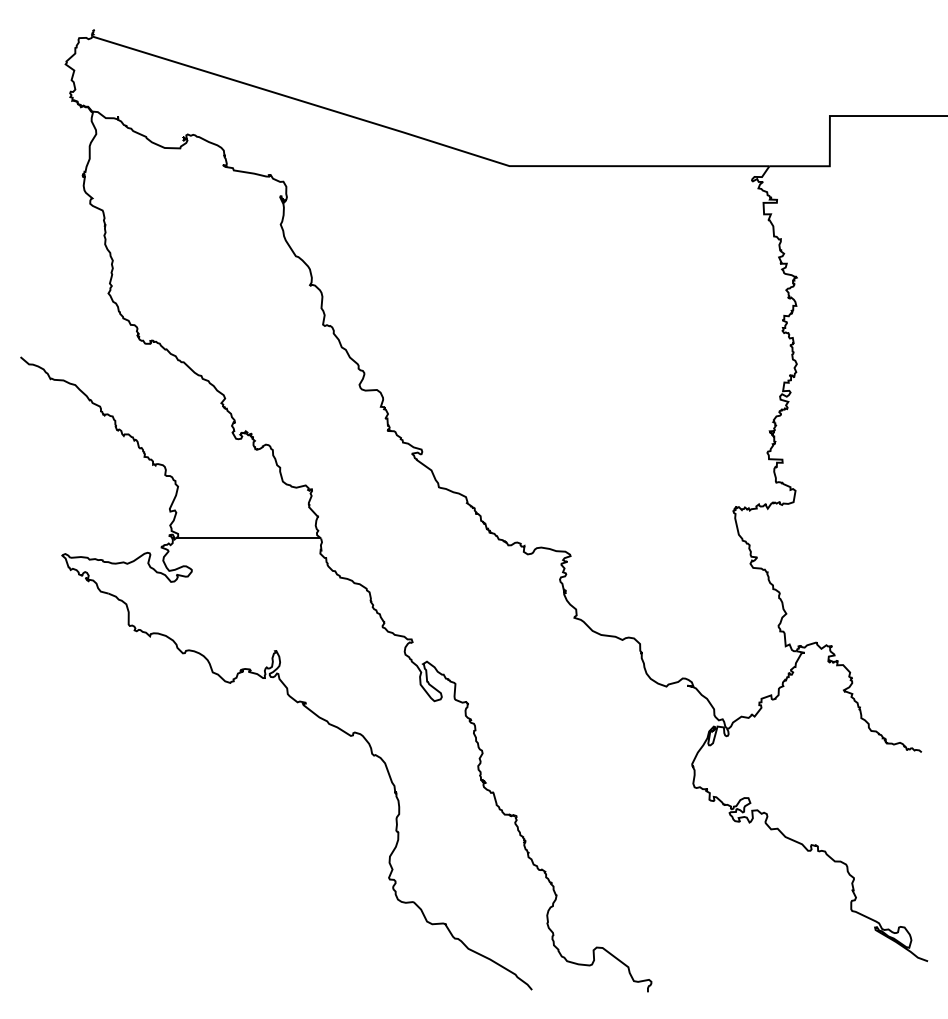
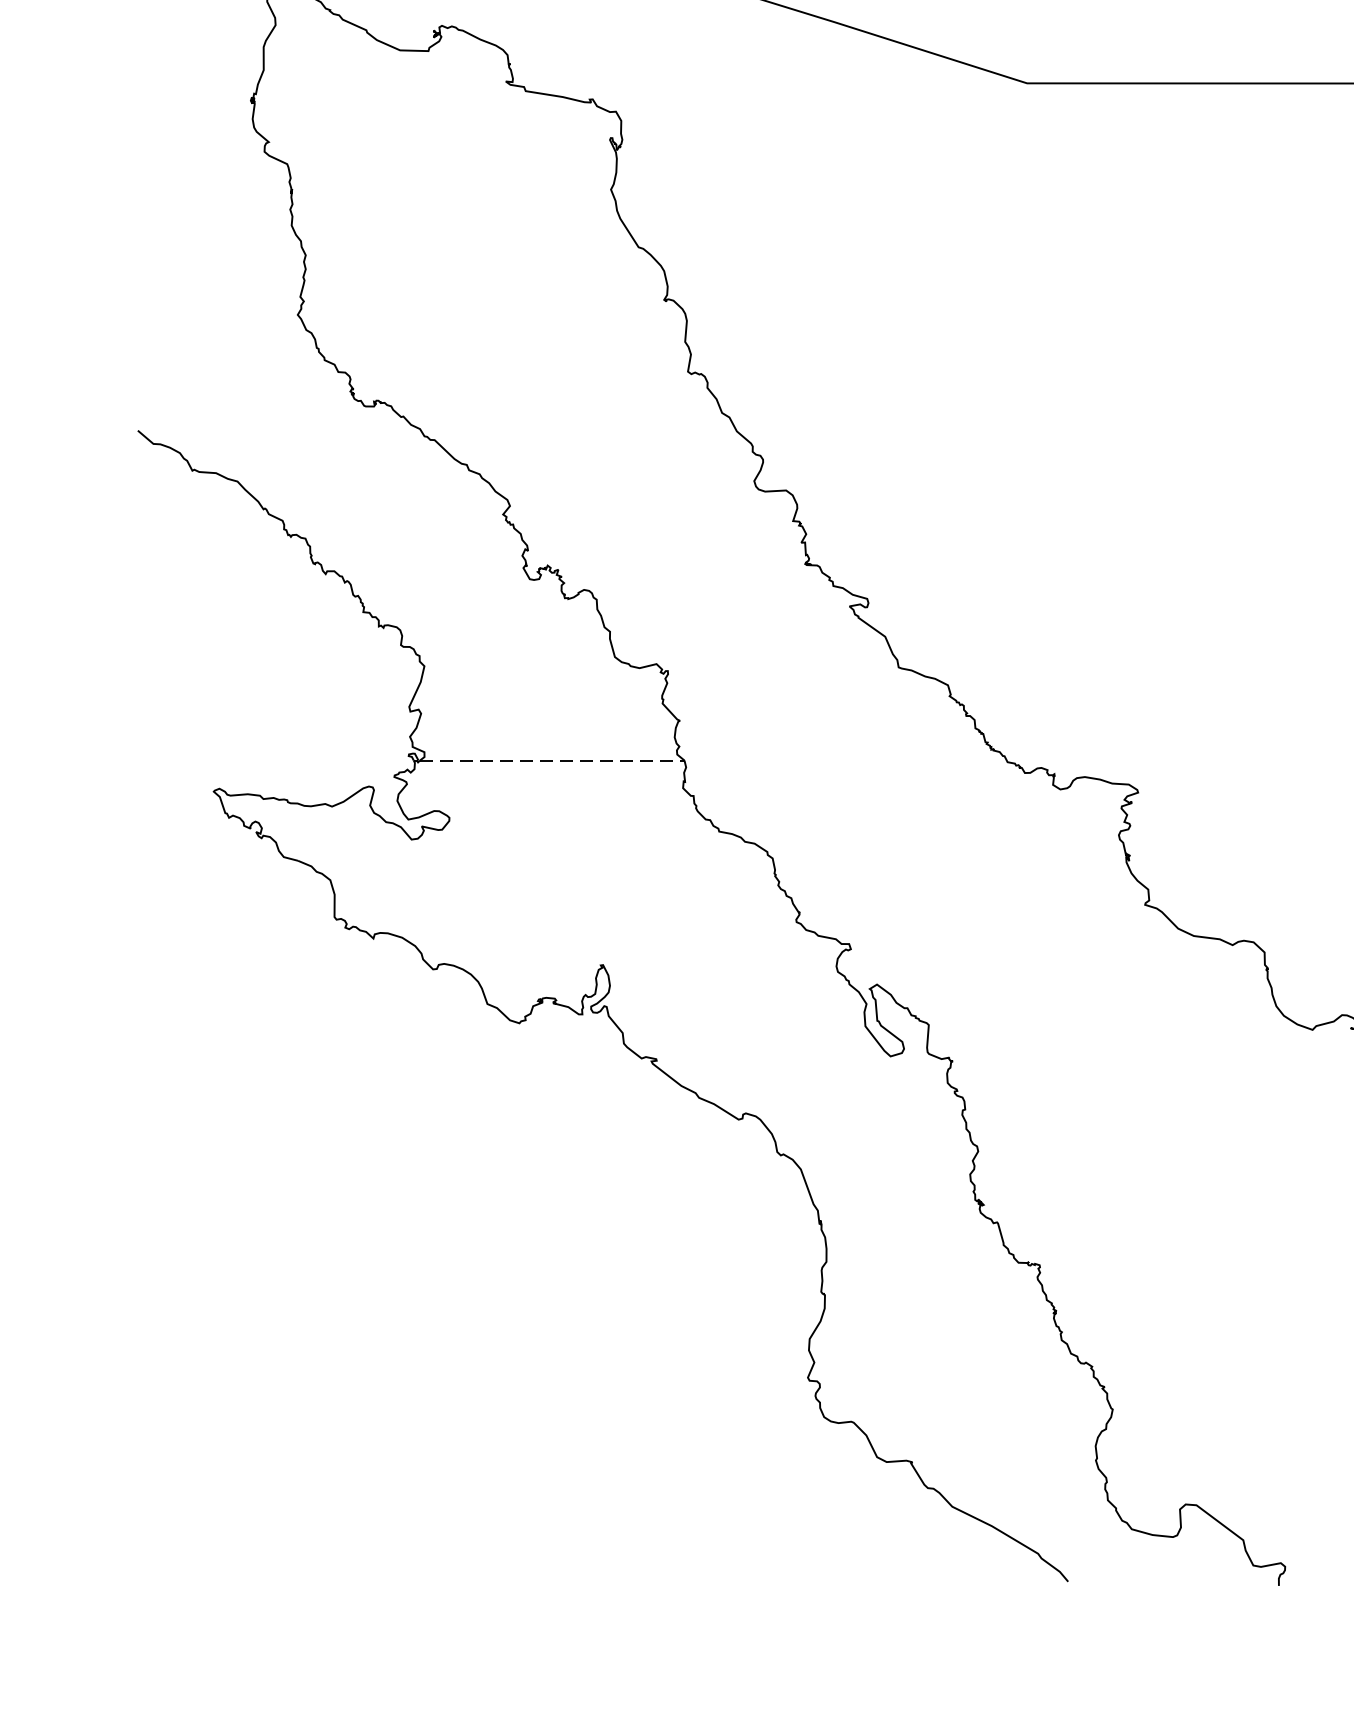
line: (248, 538) -> (552, 760), solid -> dashed

